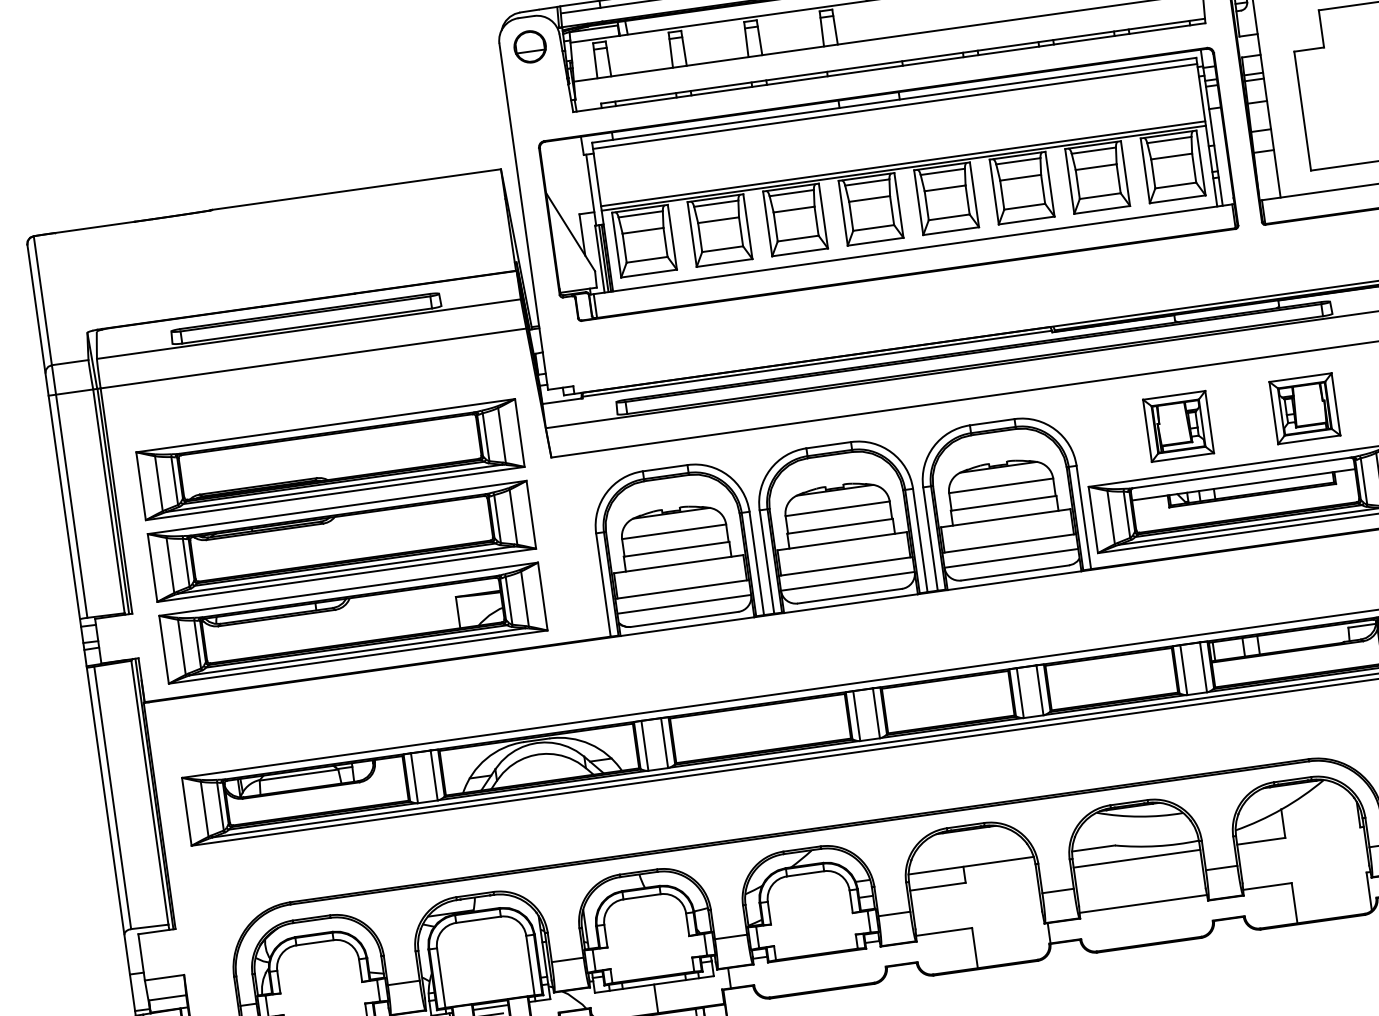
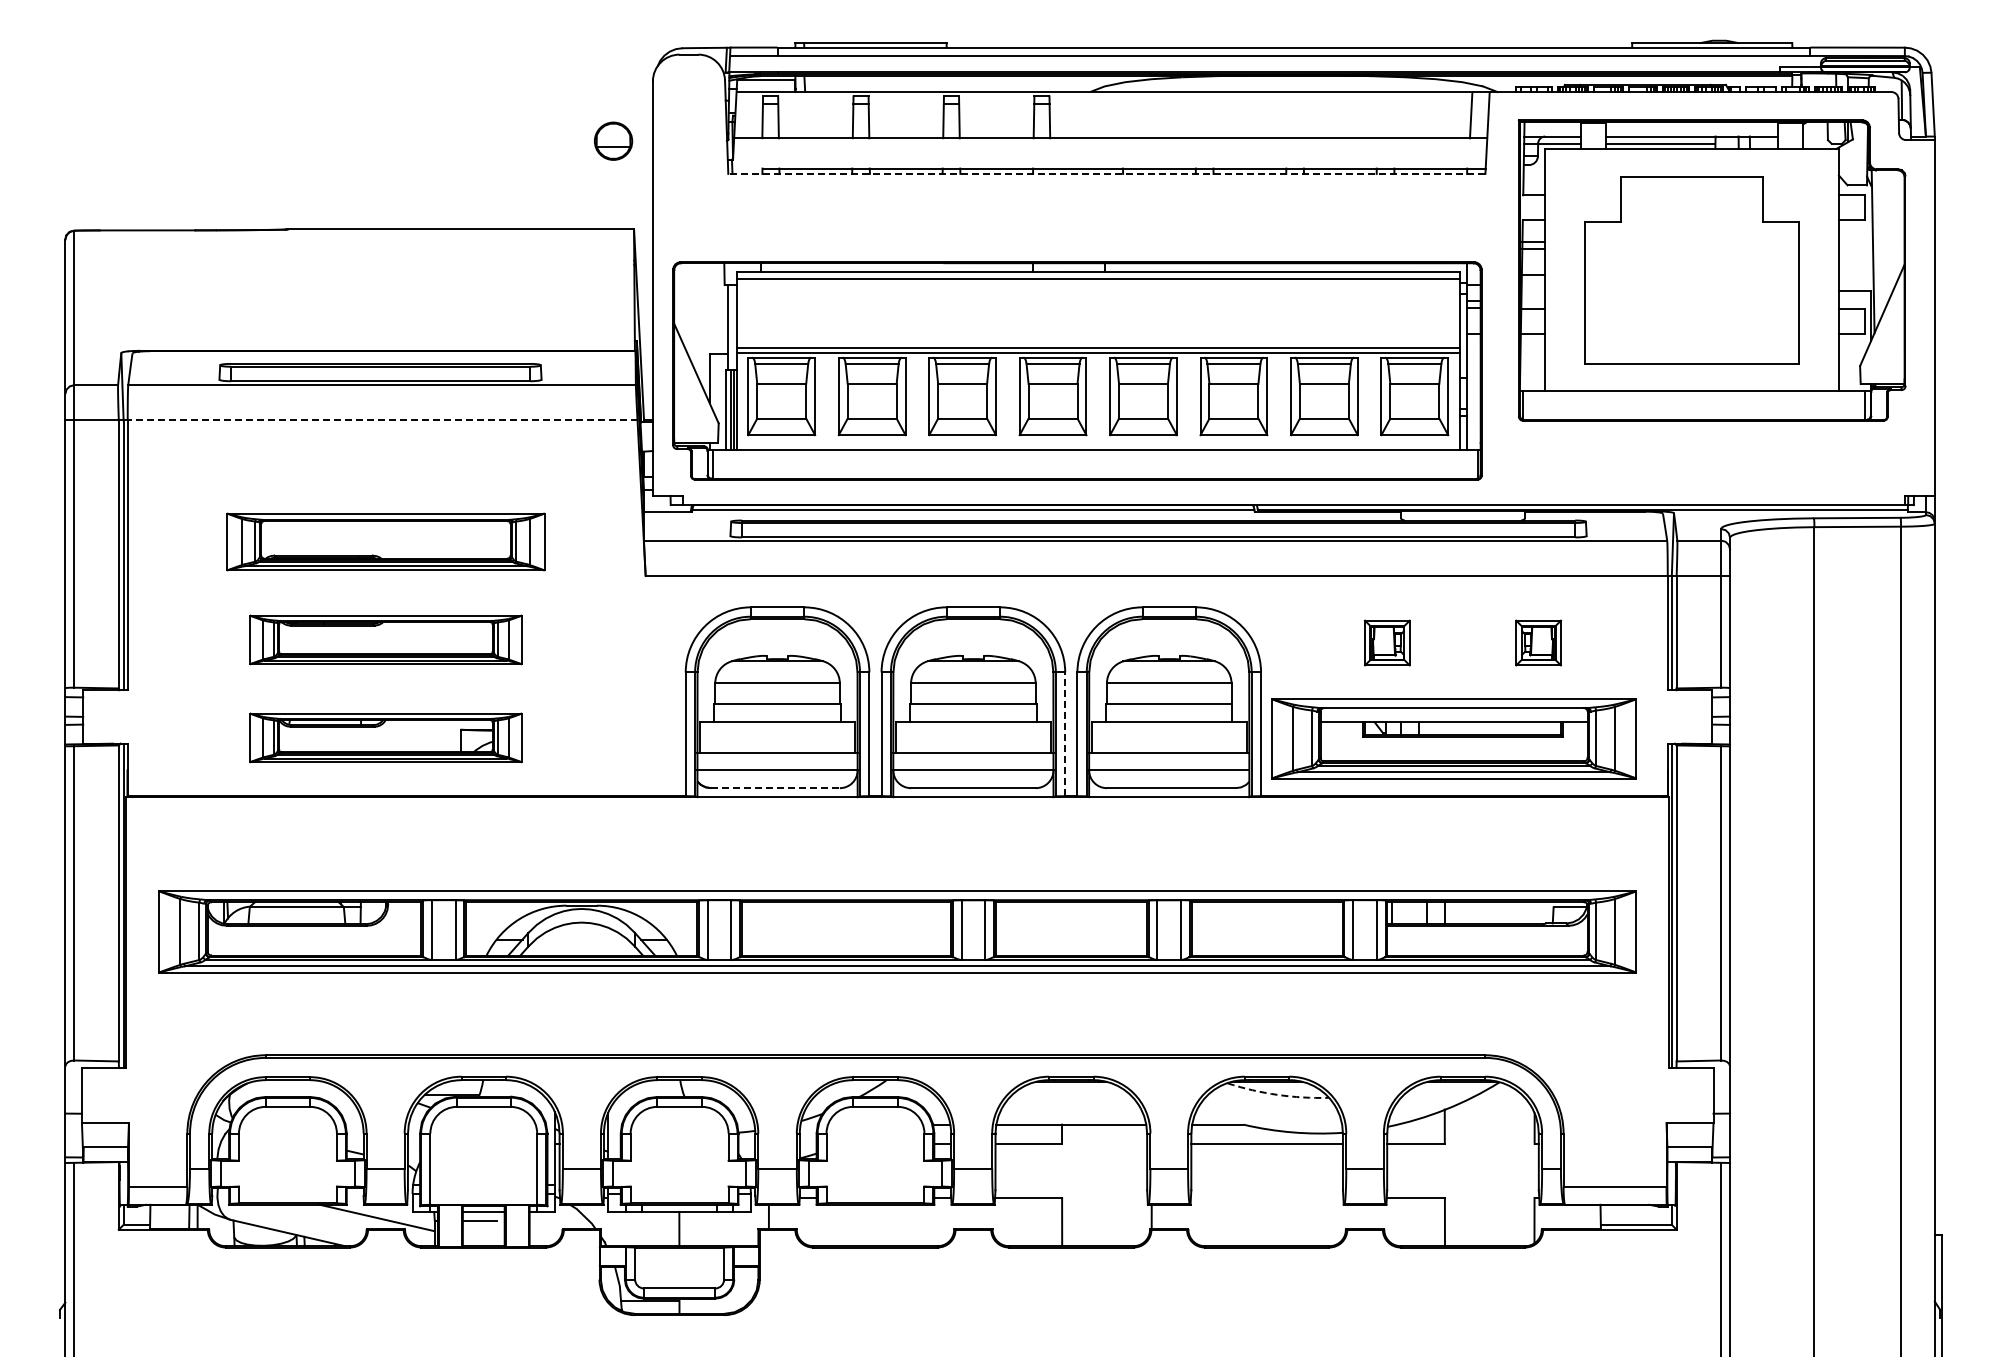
part: (530, 46) -> (613, 140), moved
line: (888, 67) -> (1106, 173), solid -> dashed
part: (888, 184) -> (1077, 370), moved
line: (313, 358) -> (382, 420), solid -> dashed
part: (1304, 408) -> (1538, 642), size x0.6
part: (1178, 425) -> (1387, 642), size x0.6
part: (330, 459) -> (385, 541), size x0.7
line: (920, 540) -> (1065, 734), solid -> dashed
part: (341, 541) -> (385, 639), size x0.6
line: (684, 619) -> (775, 788), solid -> dashed
part: (353, 622) -> (385, 737), size x0.6
arc: (1139, 816) -> (1277, 1094), solid -> dashed
line: (1142, 903) -> (1266, 1197), removed

